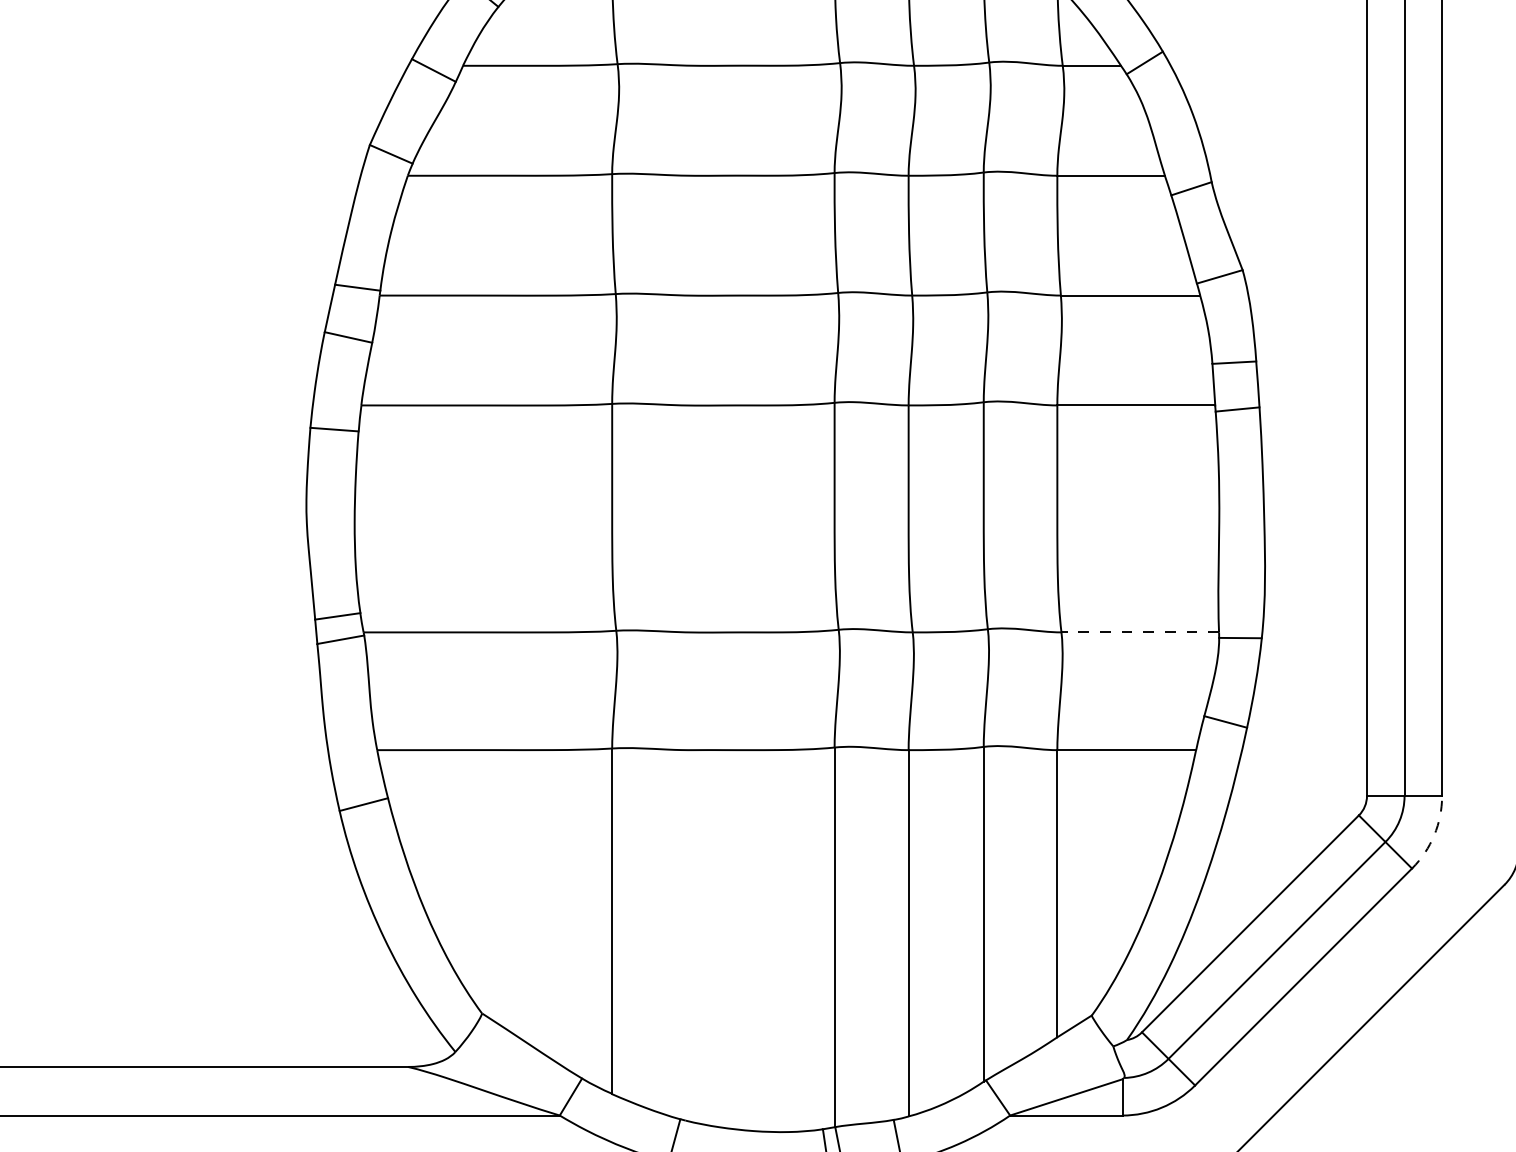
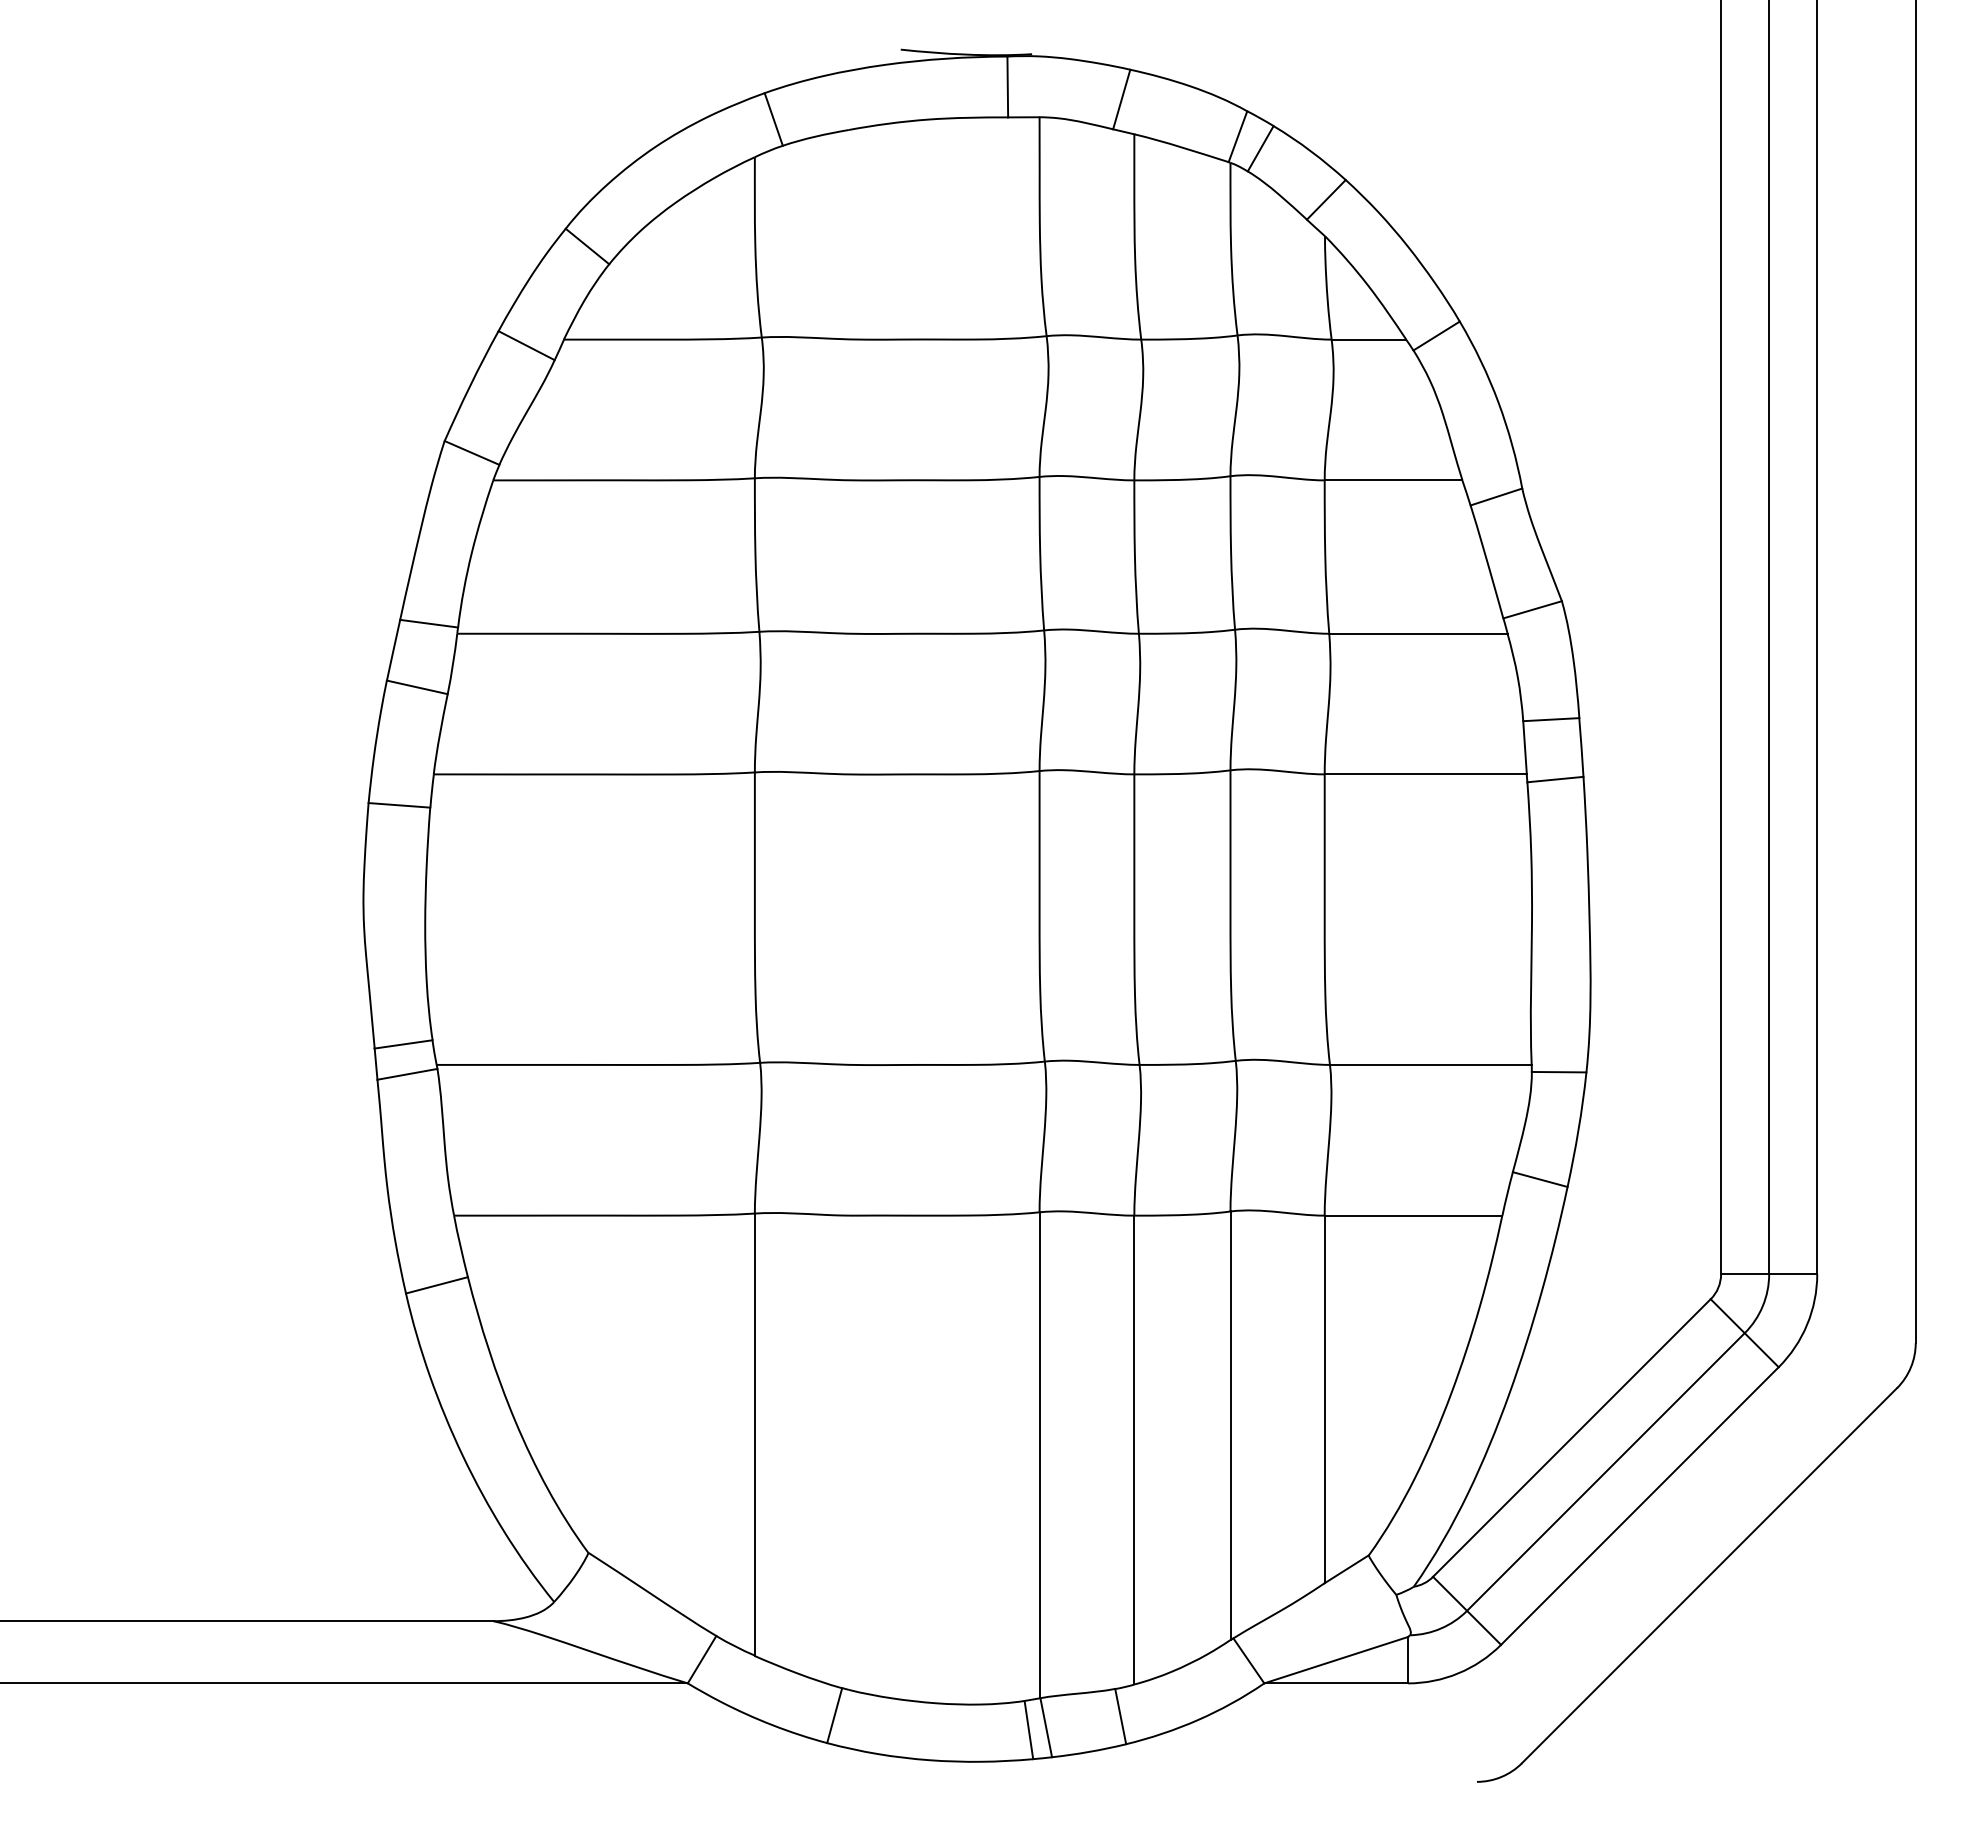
line: (1139, 632) -> (1430, 1064), dashed -> solid
arc: (1434, 835) -> (1807, 1324), dashed -> solid

